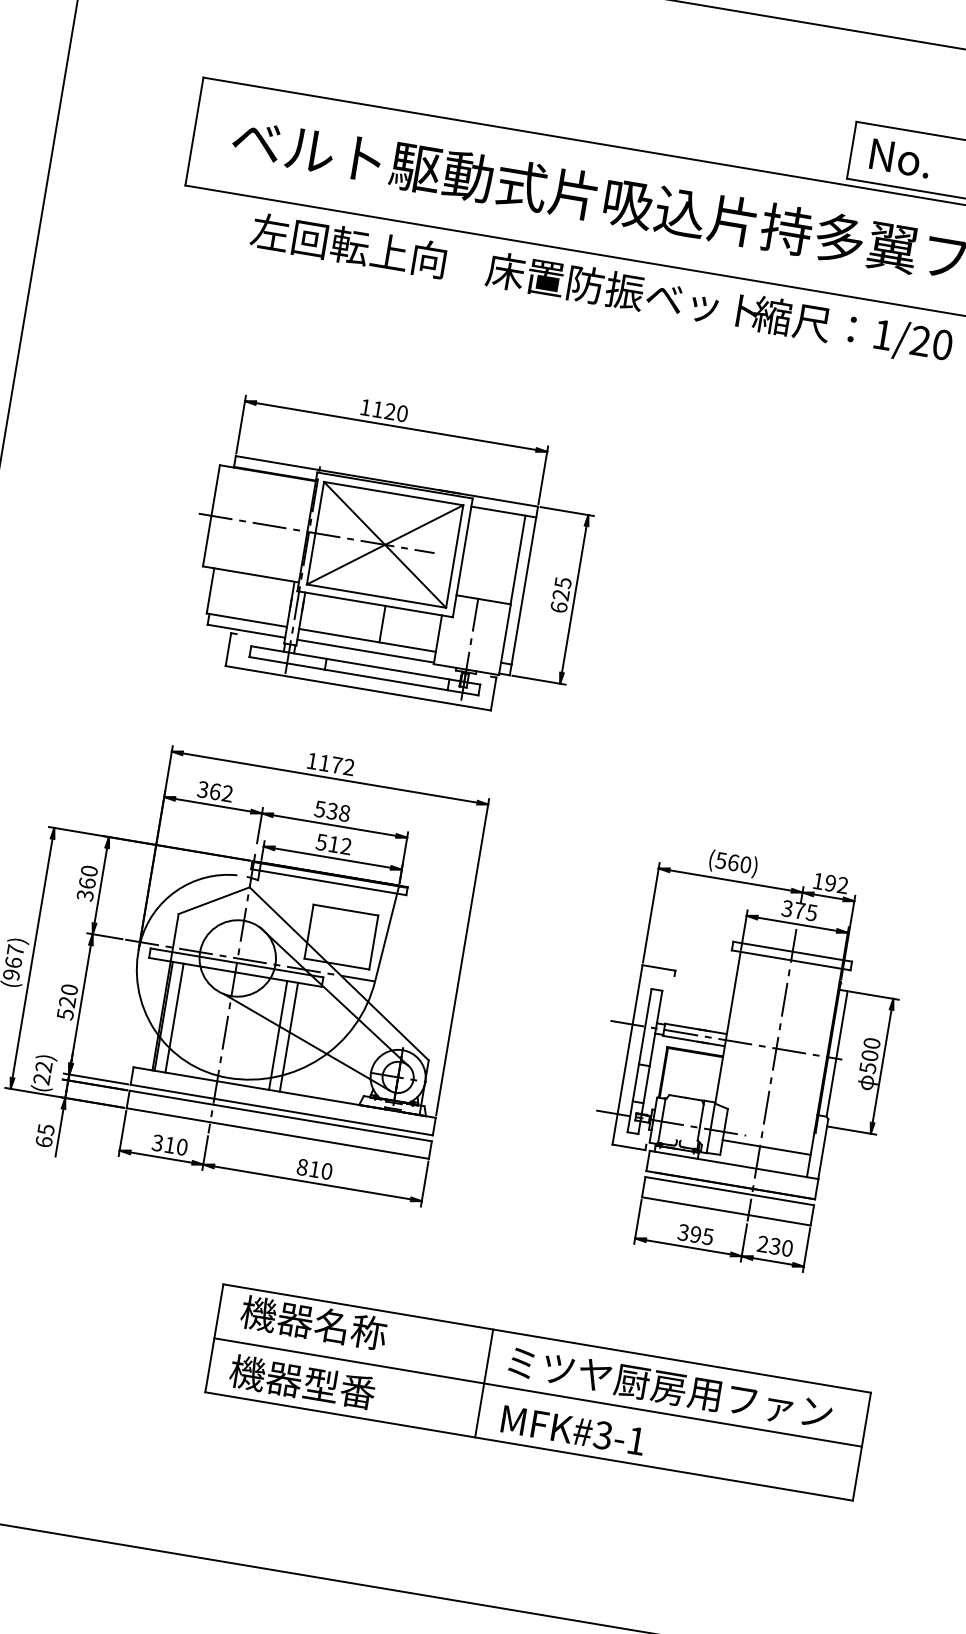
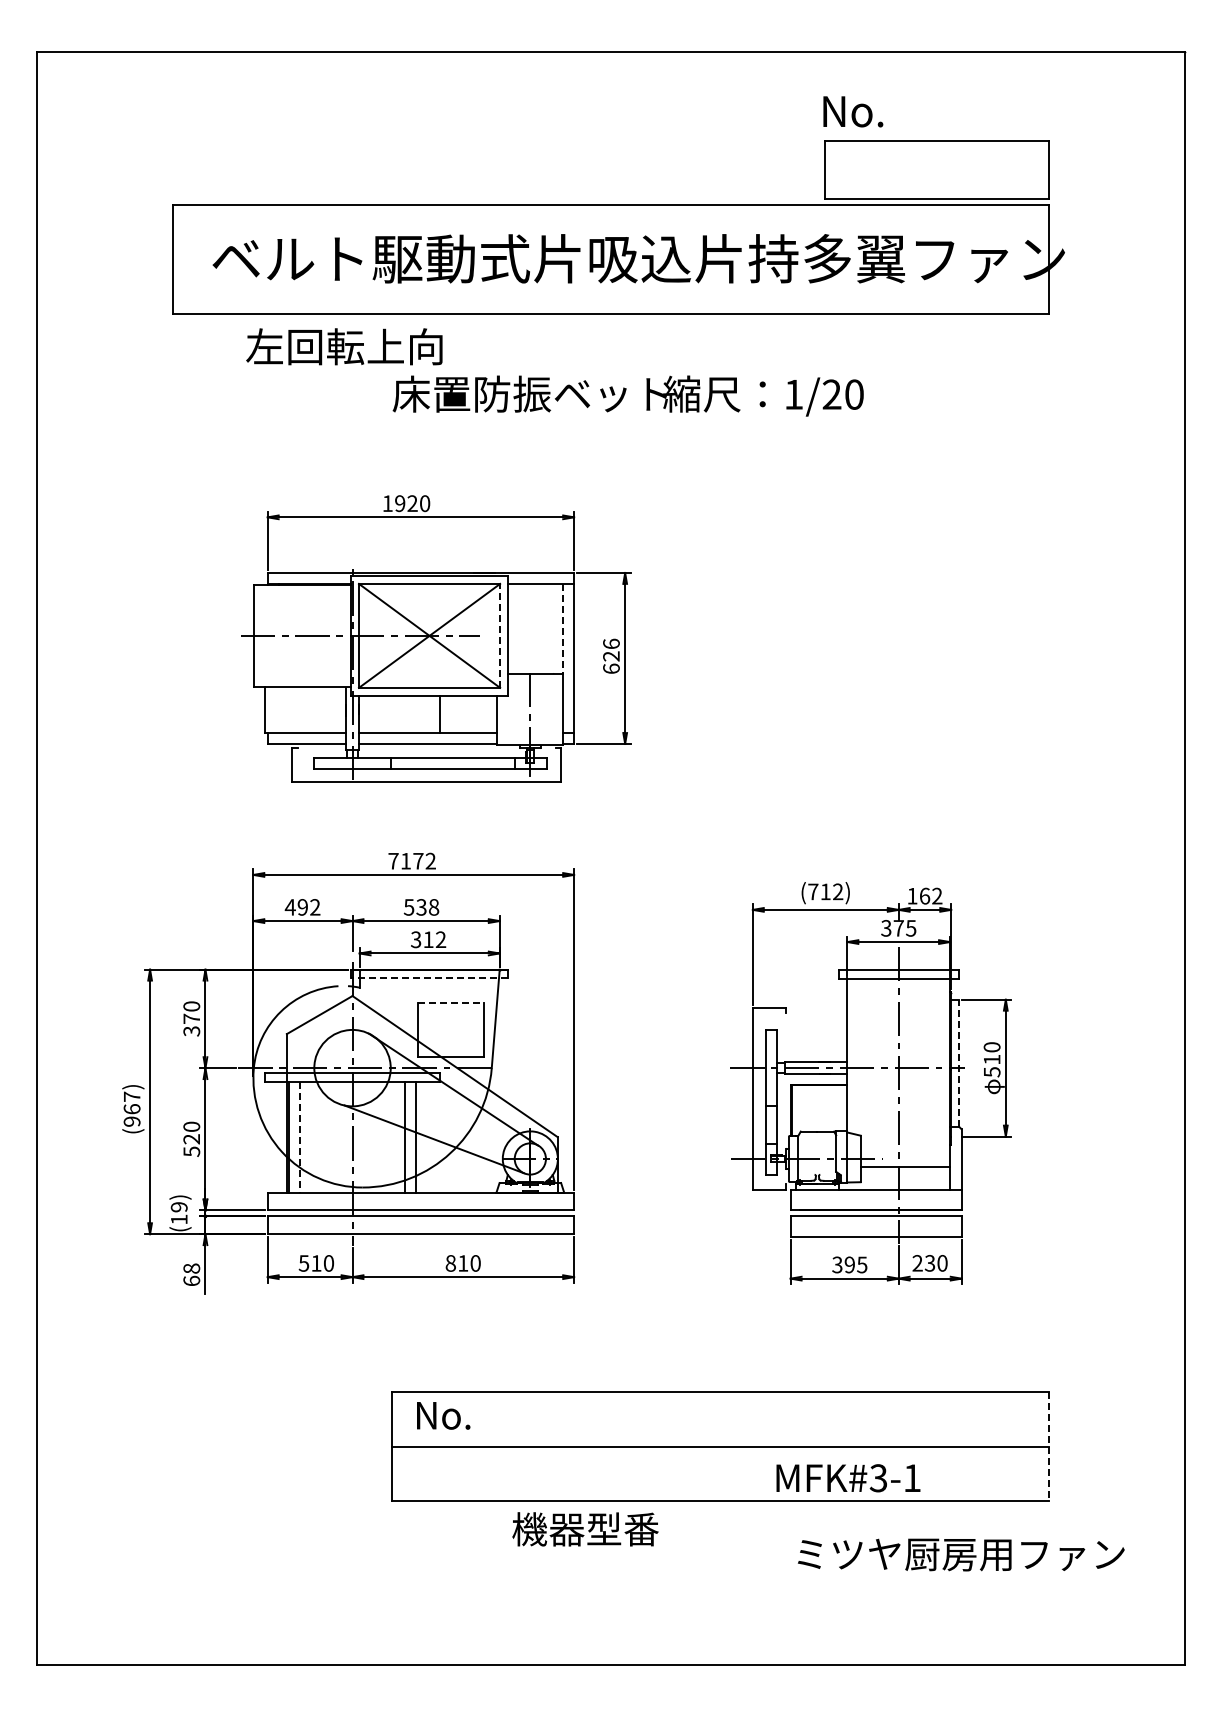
text: (900, 158) -> (853, 111), moved
text: (718, 308) -> (627, 395), moved
text: (378, 409) -> (400, 503), 1120 -> 1920
line: (455, 556) -> (500, 635), solid -> dashed
line: (518, 559) -> (563, 628), solid -> dashed
text: (563, 582) -> (611, 643), 625 -> 626
text: (312, 761) -> (393, 861), 1172 -> 7172
text: (209, 790) -> (296, 907), 362 -> 492
text: (322, 842) -> (416, 939), 512 -> 312
text: (733, 862) -> (825, 891), (560) -> (712)
line: (328, 881) -> (429, 977), solid -> dashed
text: (87, 882) -> (191, 1018), 360 -> 370
text: (830, 882) -> (924, 895), 192 -> 162
line: (346, 910) -> (451, 1002), solid -> dashed
line: (175, 1018) -> (300, 1137), solid -> dashed
line: (837, 1054) -> (959, 1063), solid -> dashed
text: (869, 1055) -> (991, 1059), 500 -> 510
text: (42, 1073) -> (178, 1213), (22) -> (19)
text: (45, 1129) -> (191, 1268), 65 -> 68
text: (158, 1143) -> (304, 1263), 310 -> 510
text: (313, 1323) -> (487, 1415), 機器名称 -> No.
text: (302, 1382) -> (585, 1529), moved
line: (483, 1383) -> (665, 1446), removed
text: (670, 1388) -> (961, 1554), moved
text: (573, 1430) -> (848, 1478), moved
line: (861, 1446) -> (1048, 1446), solid -> dashed

